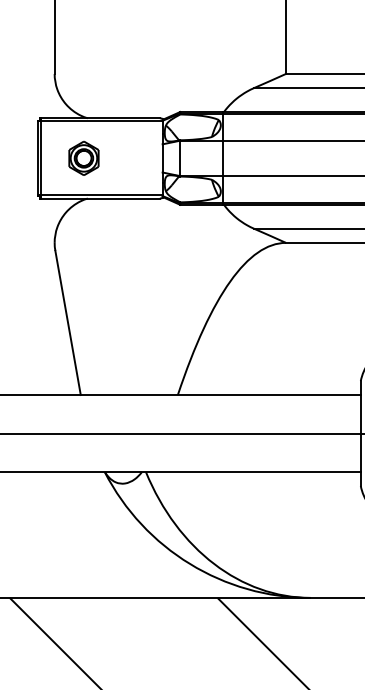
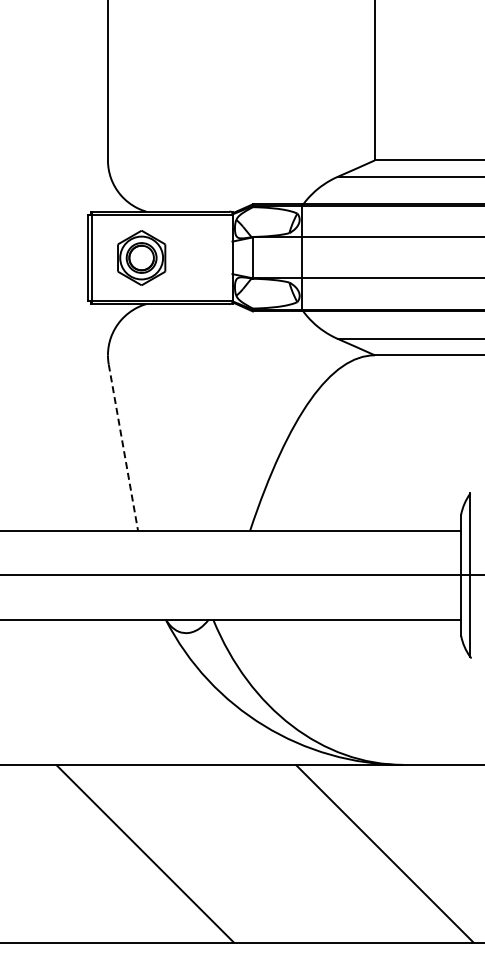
part: (83, 158) -> (141, 257), size x1.4
line: (68, 323) -> (123, 448), solid -> dashed

